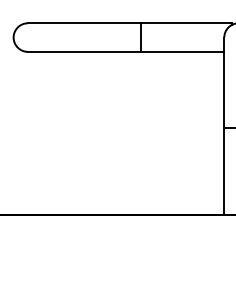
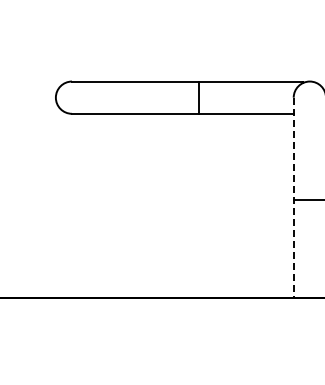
line: (224, 126) -> (293, 198), solid -> dashed

